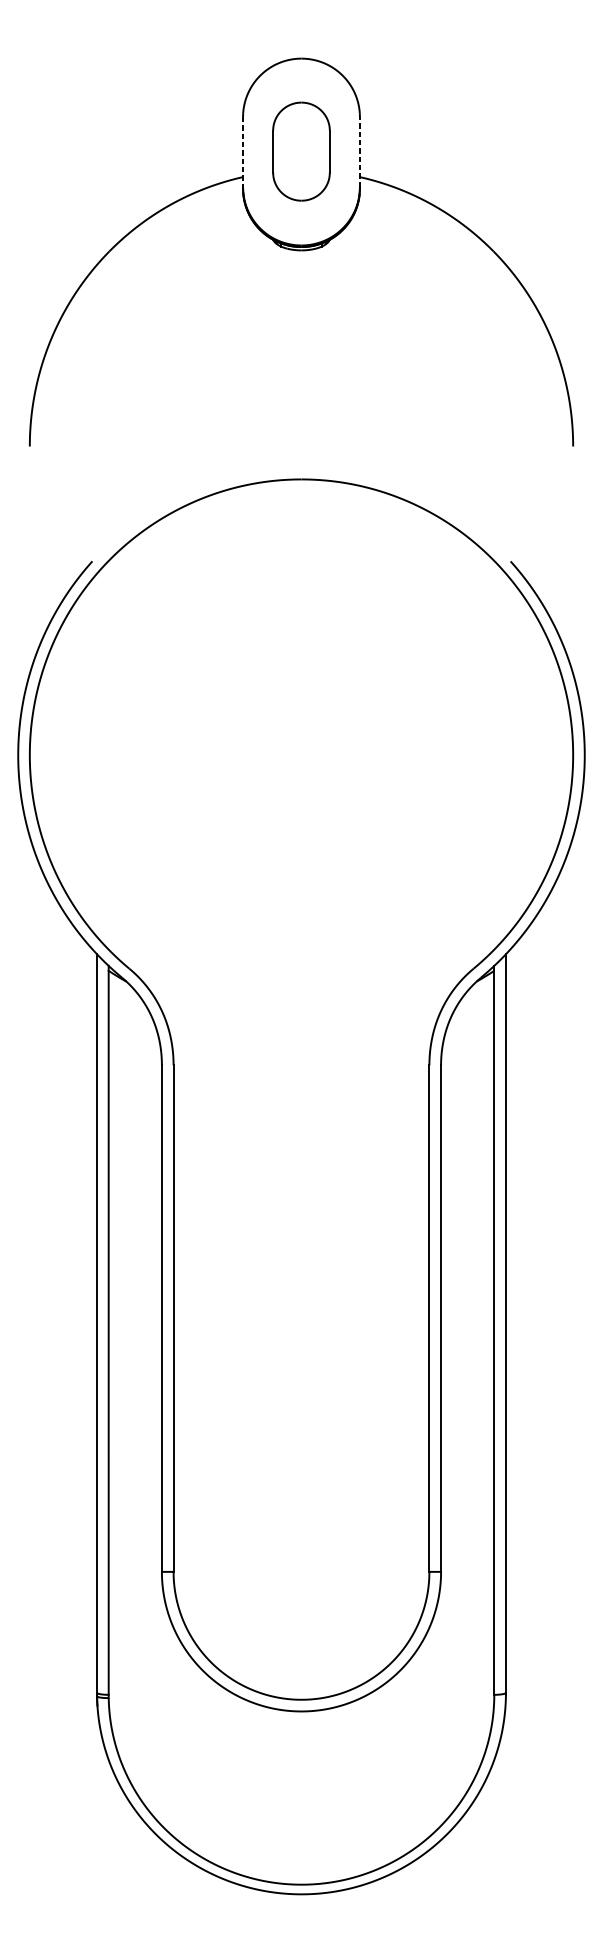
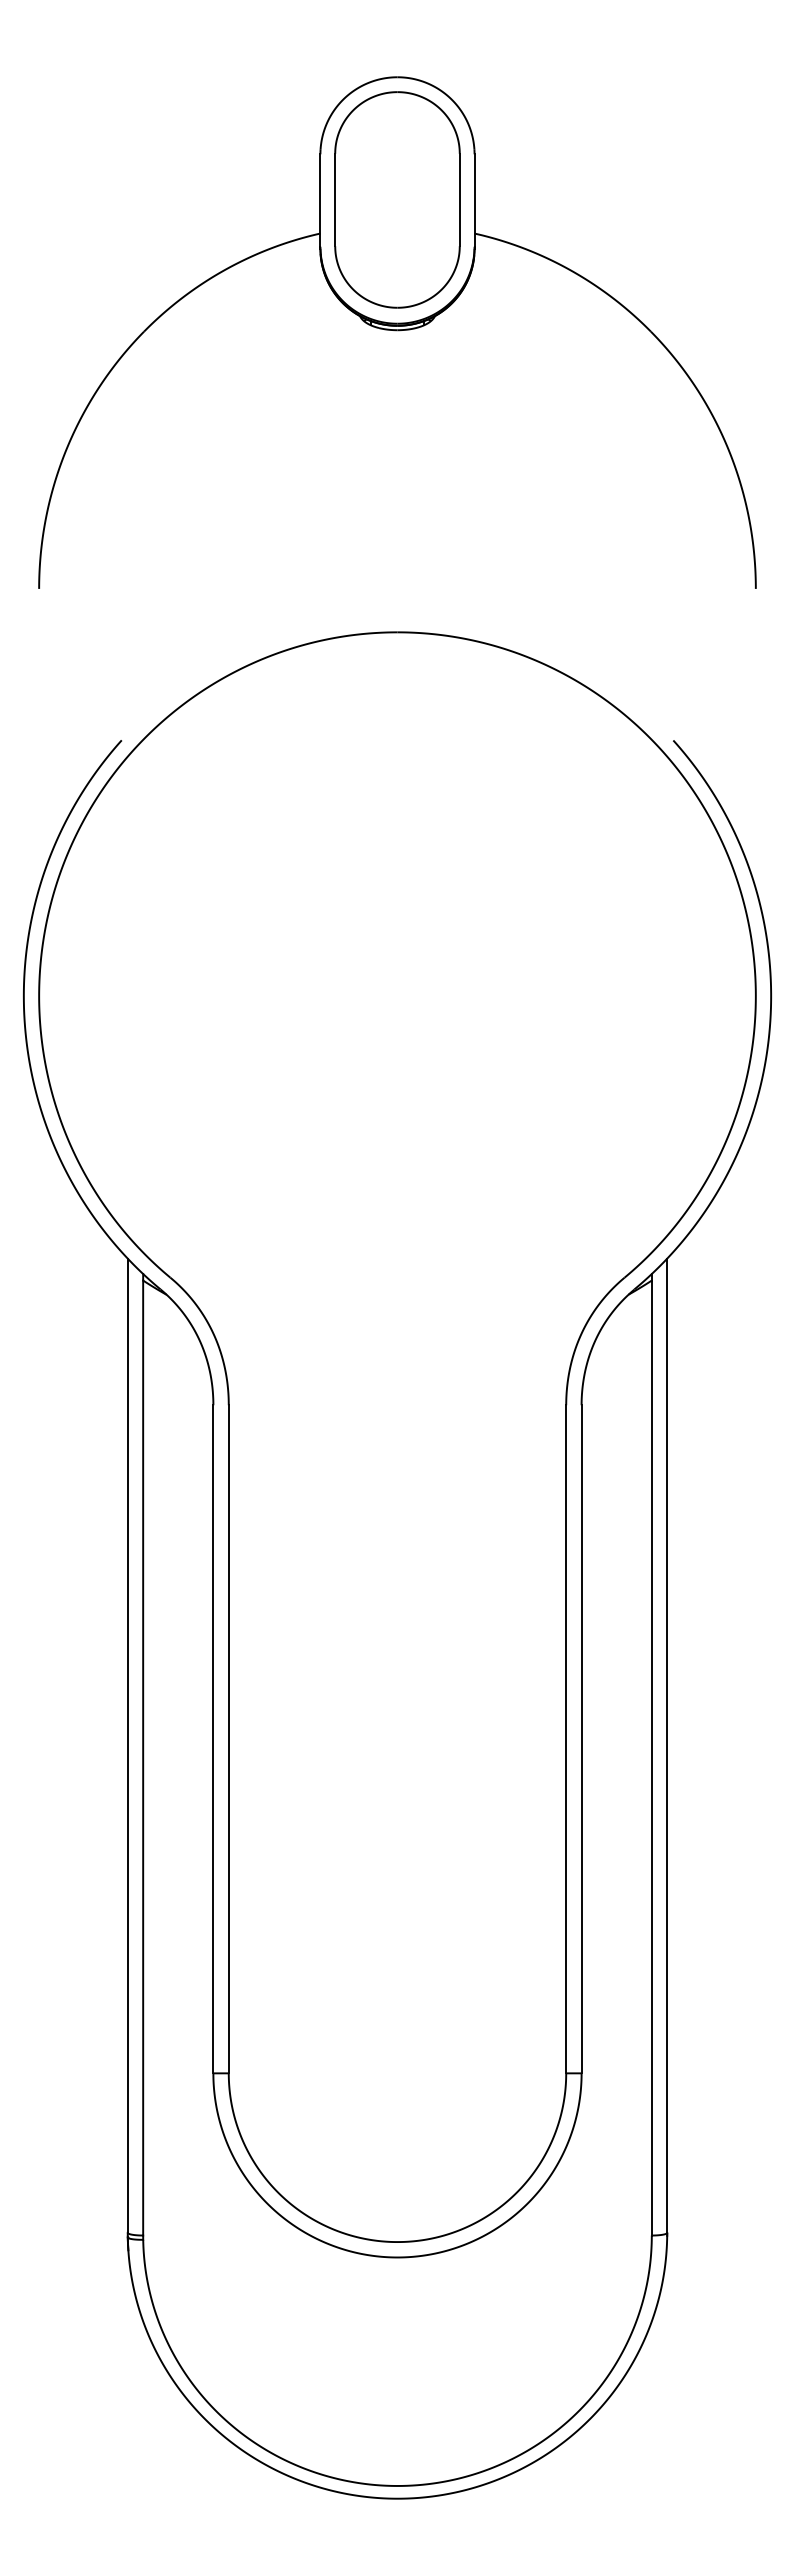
part: (301, 151) -> (397, 199), size x1.67
line: (243, 152) -> (320, 201), dashed -> solid
line: (359, 152) -> (474, 200), dashed -> solid

